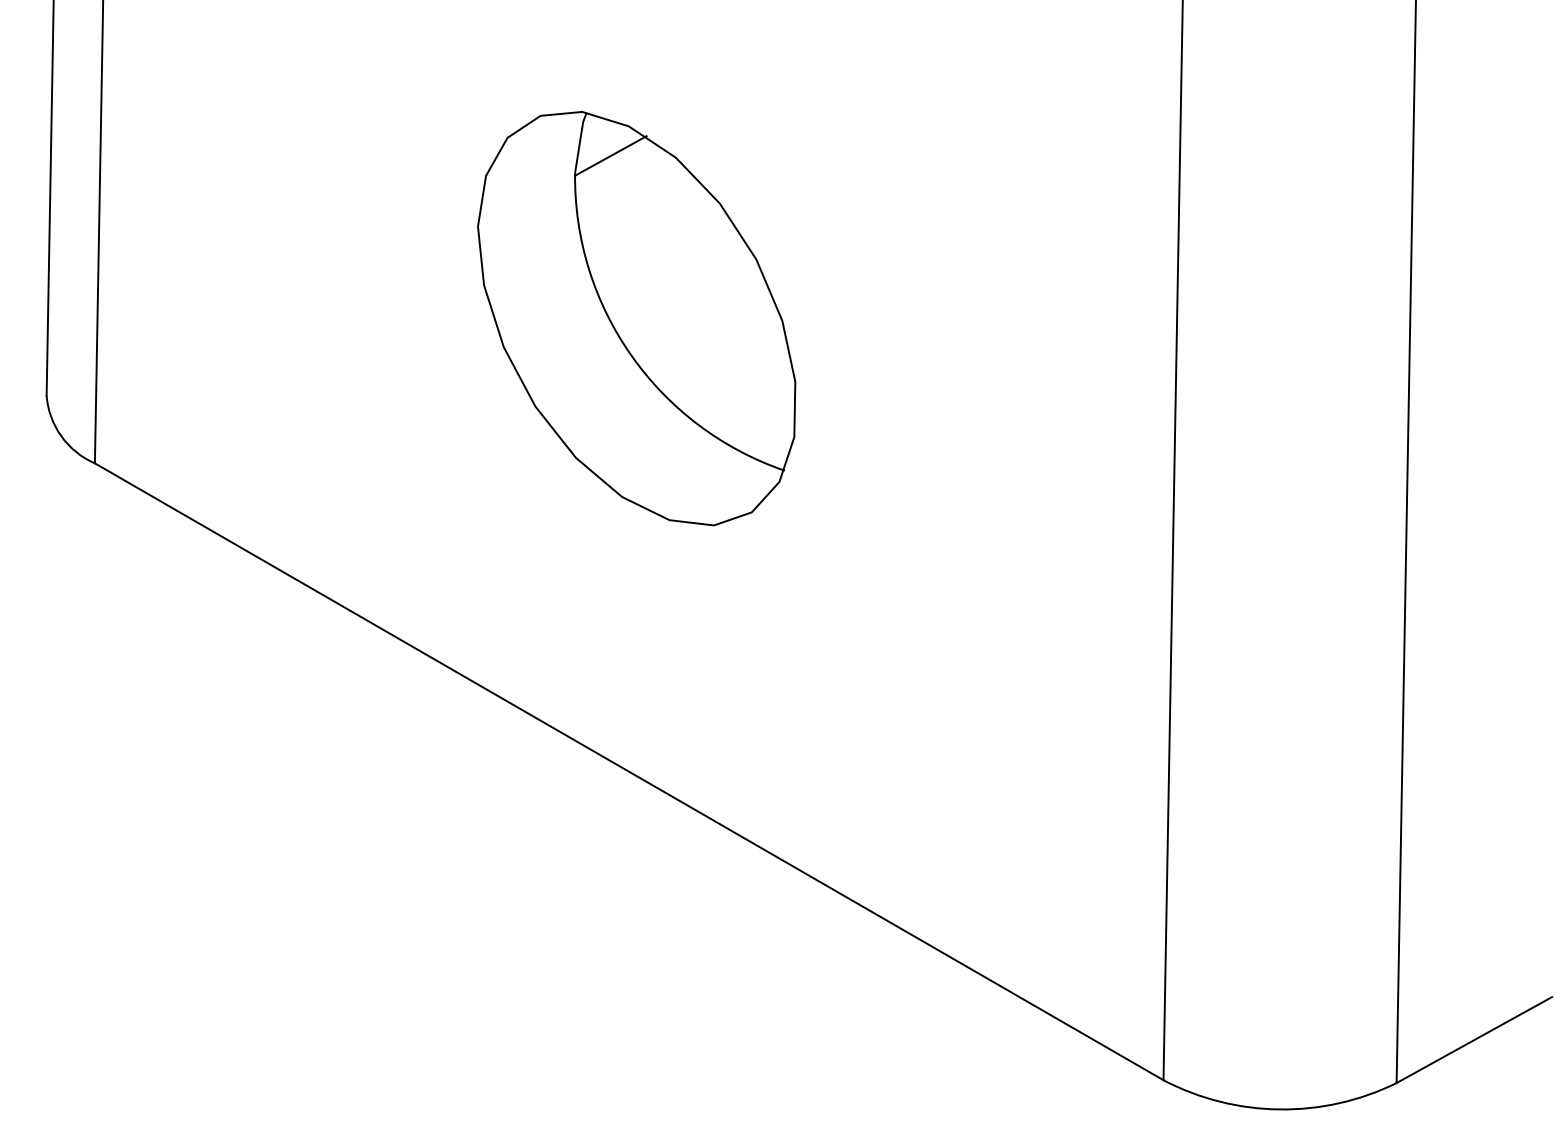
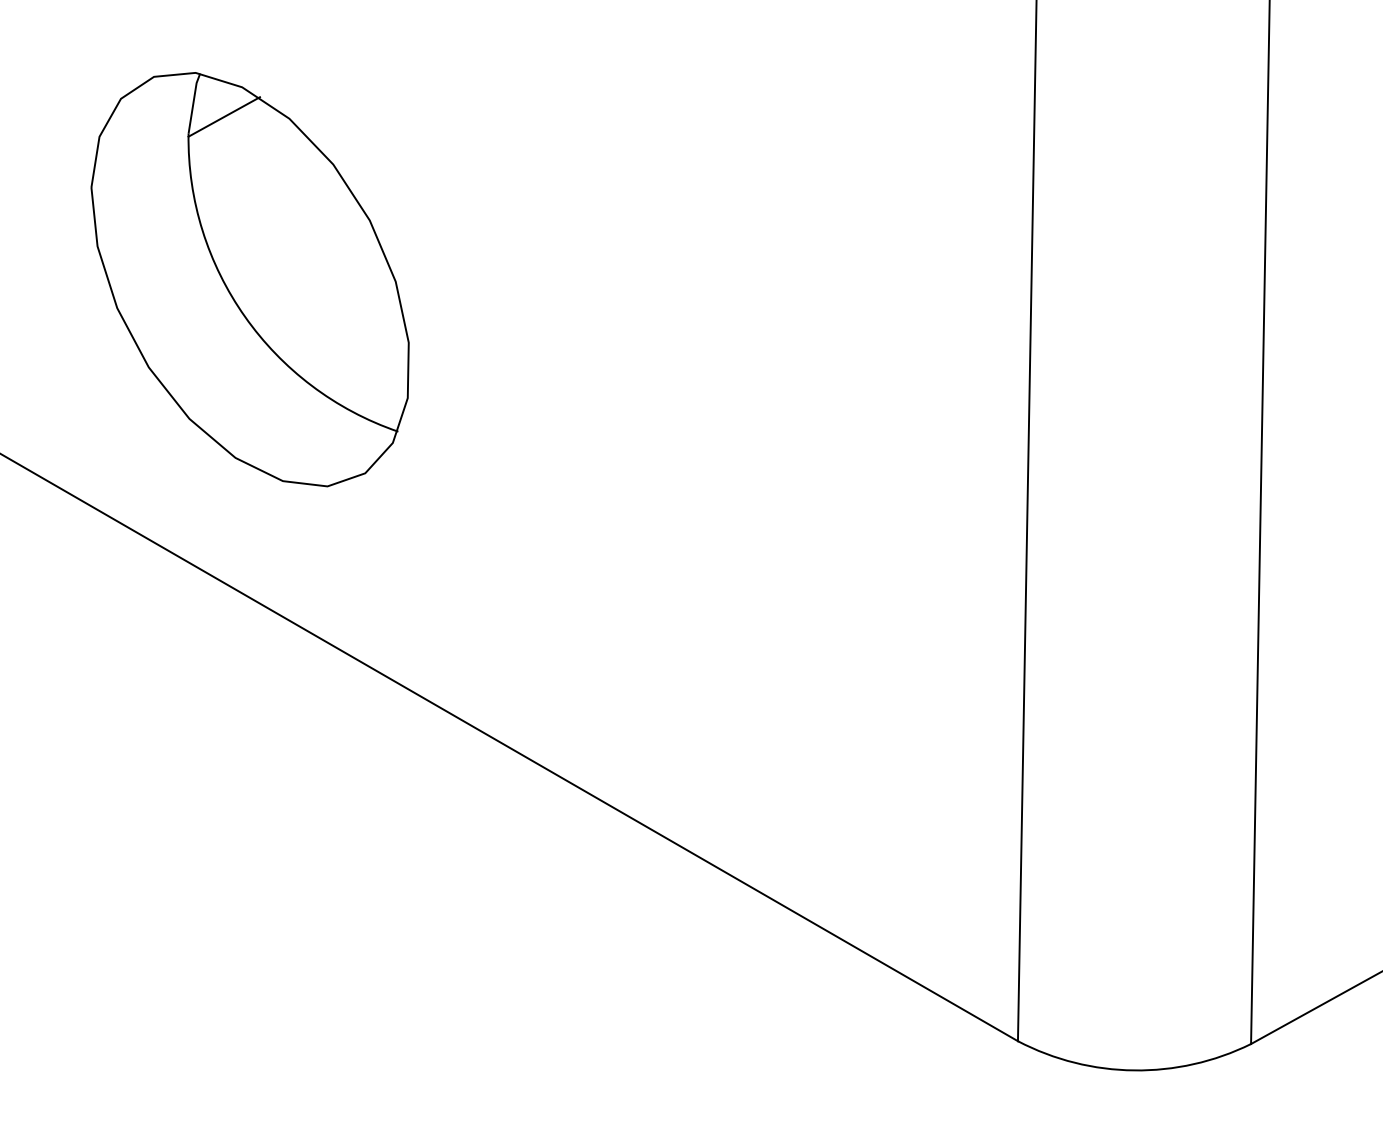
part: (636, 318) -> (249, 279), moved

